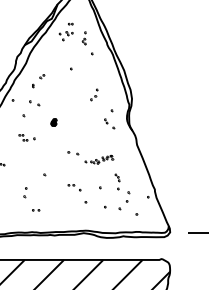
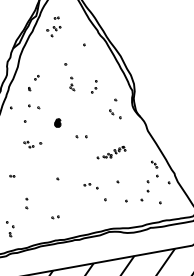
part: (83, 38) -> (70, 84), moved
part: (73, 153) -> (82, 136), moved
part: (117, 181) -> (155, 168), moved
part: (25, 192) -> (26, 203), moved

